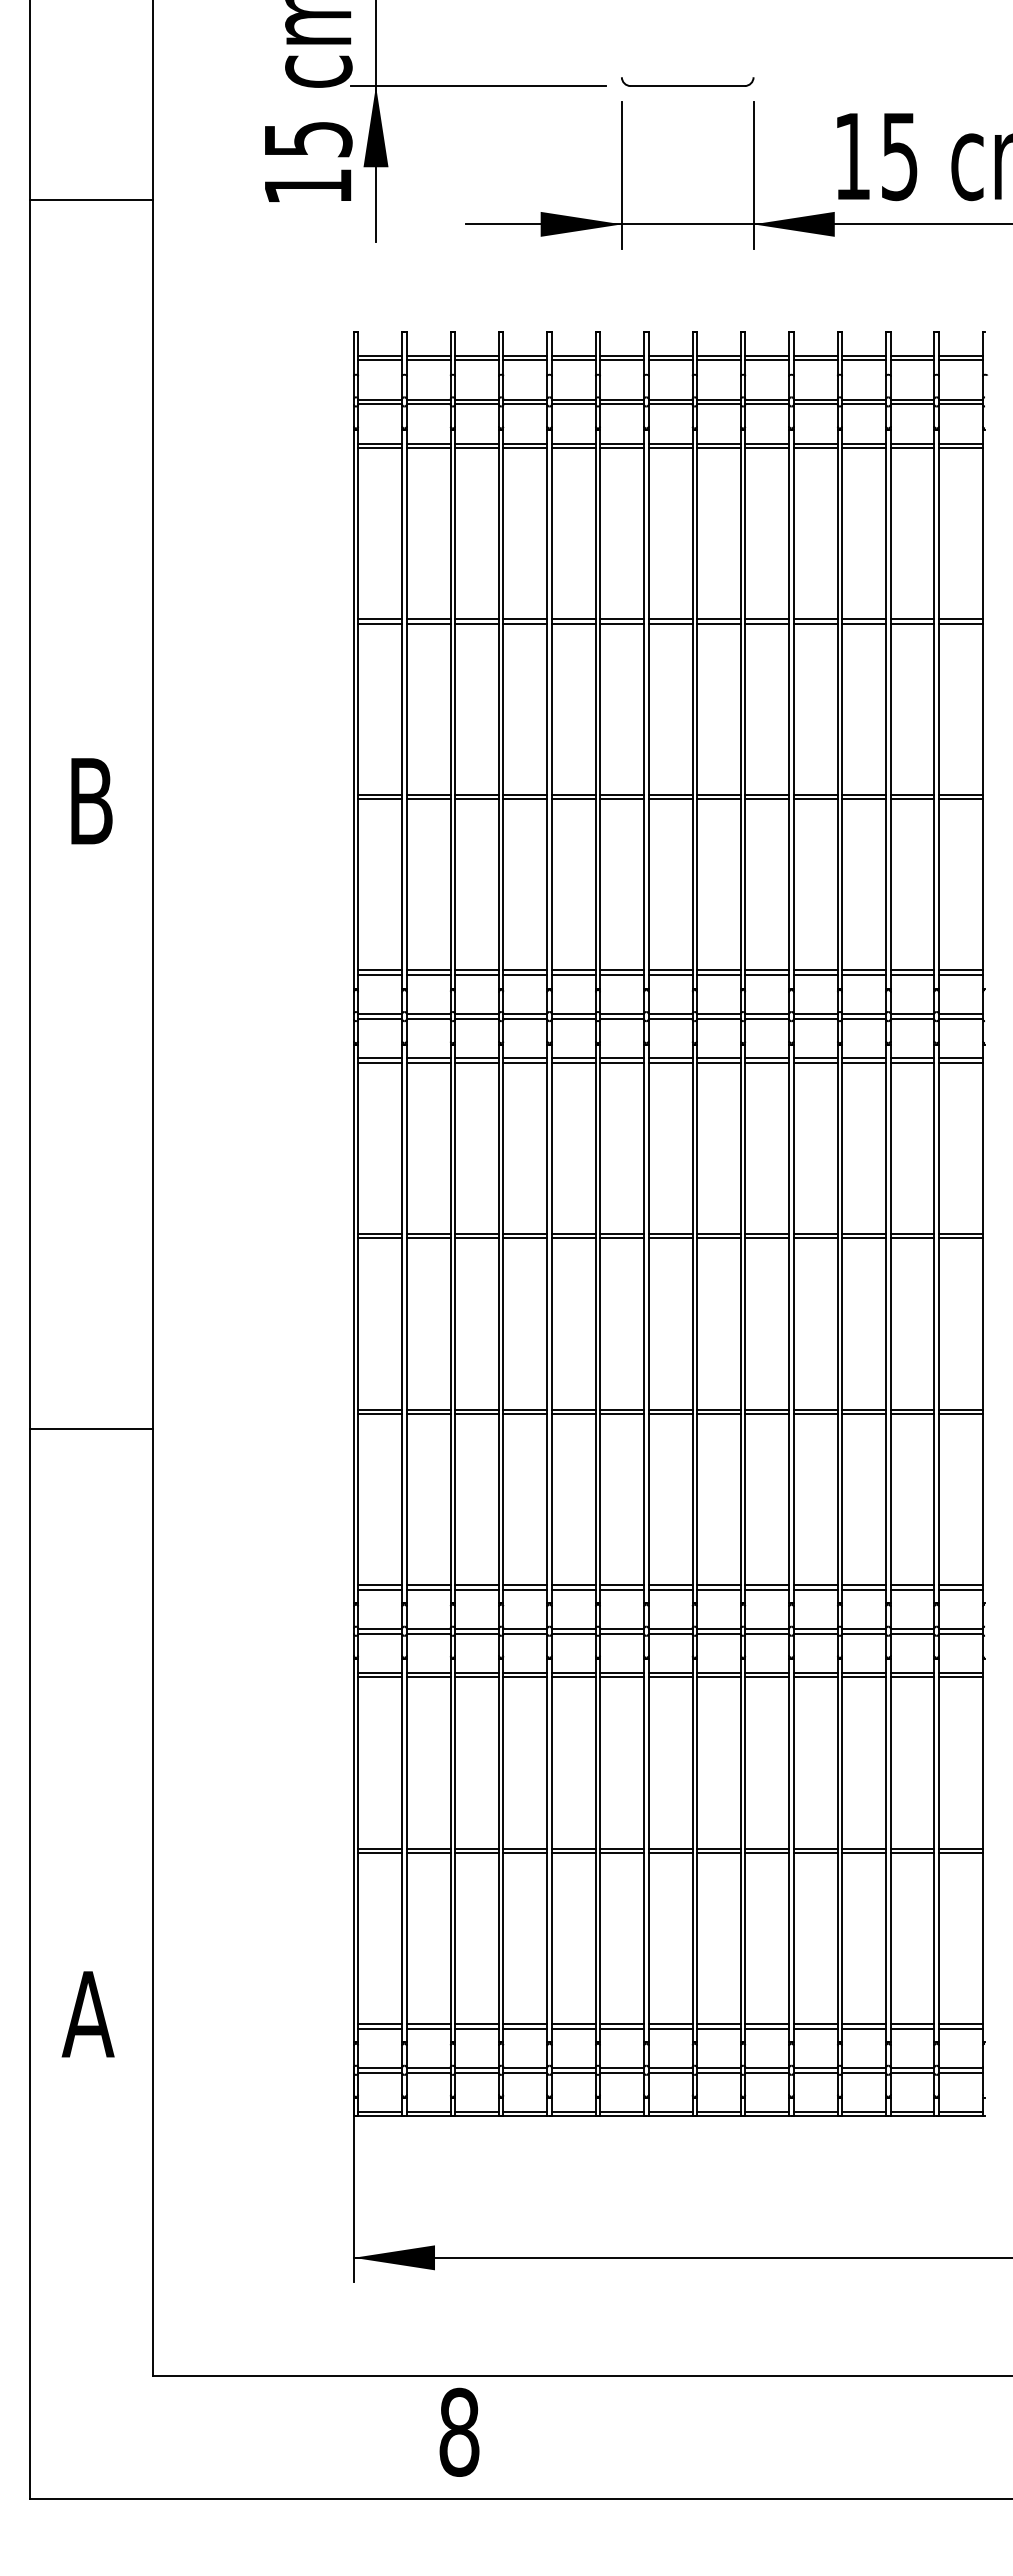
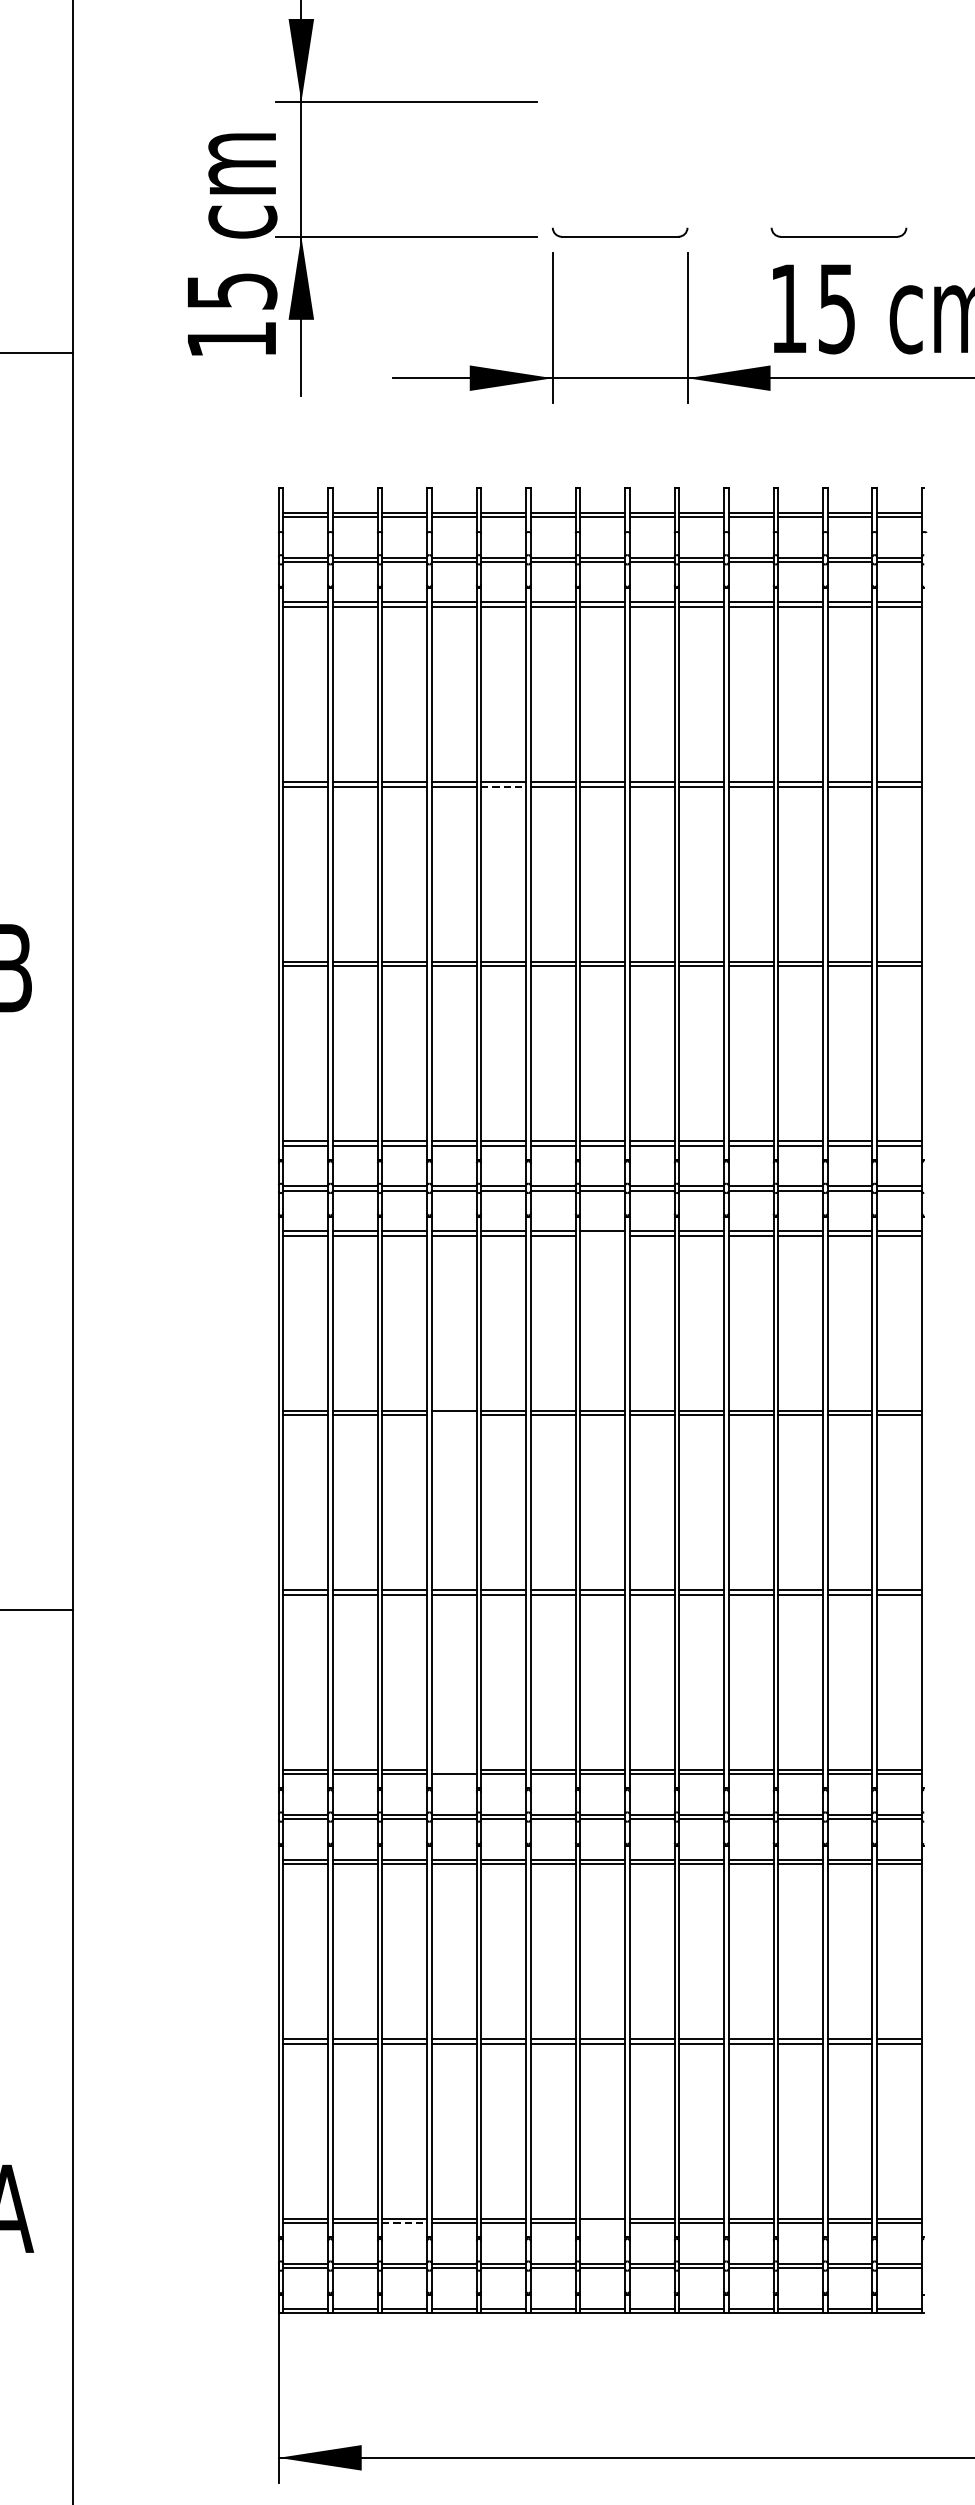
part: (901, 81) -> (838, 232), added
line: (573, 623) -> (503, 786), solid -> dashed
line: (670, 1062) -> (602, 1235), removed
line: (525, 1238) -> (454, 1415), removed
line: (525, 1585) -> (454, 1770), removed
line: (477, 2028) -> (405, 2223), solid -> dashed
line: (670, 2028) -> (602, 2223), removed

